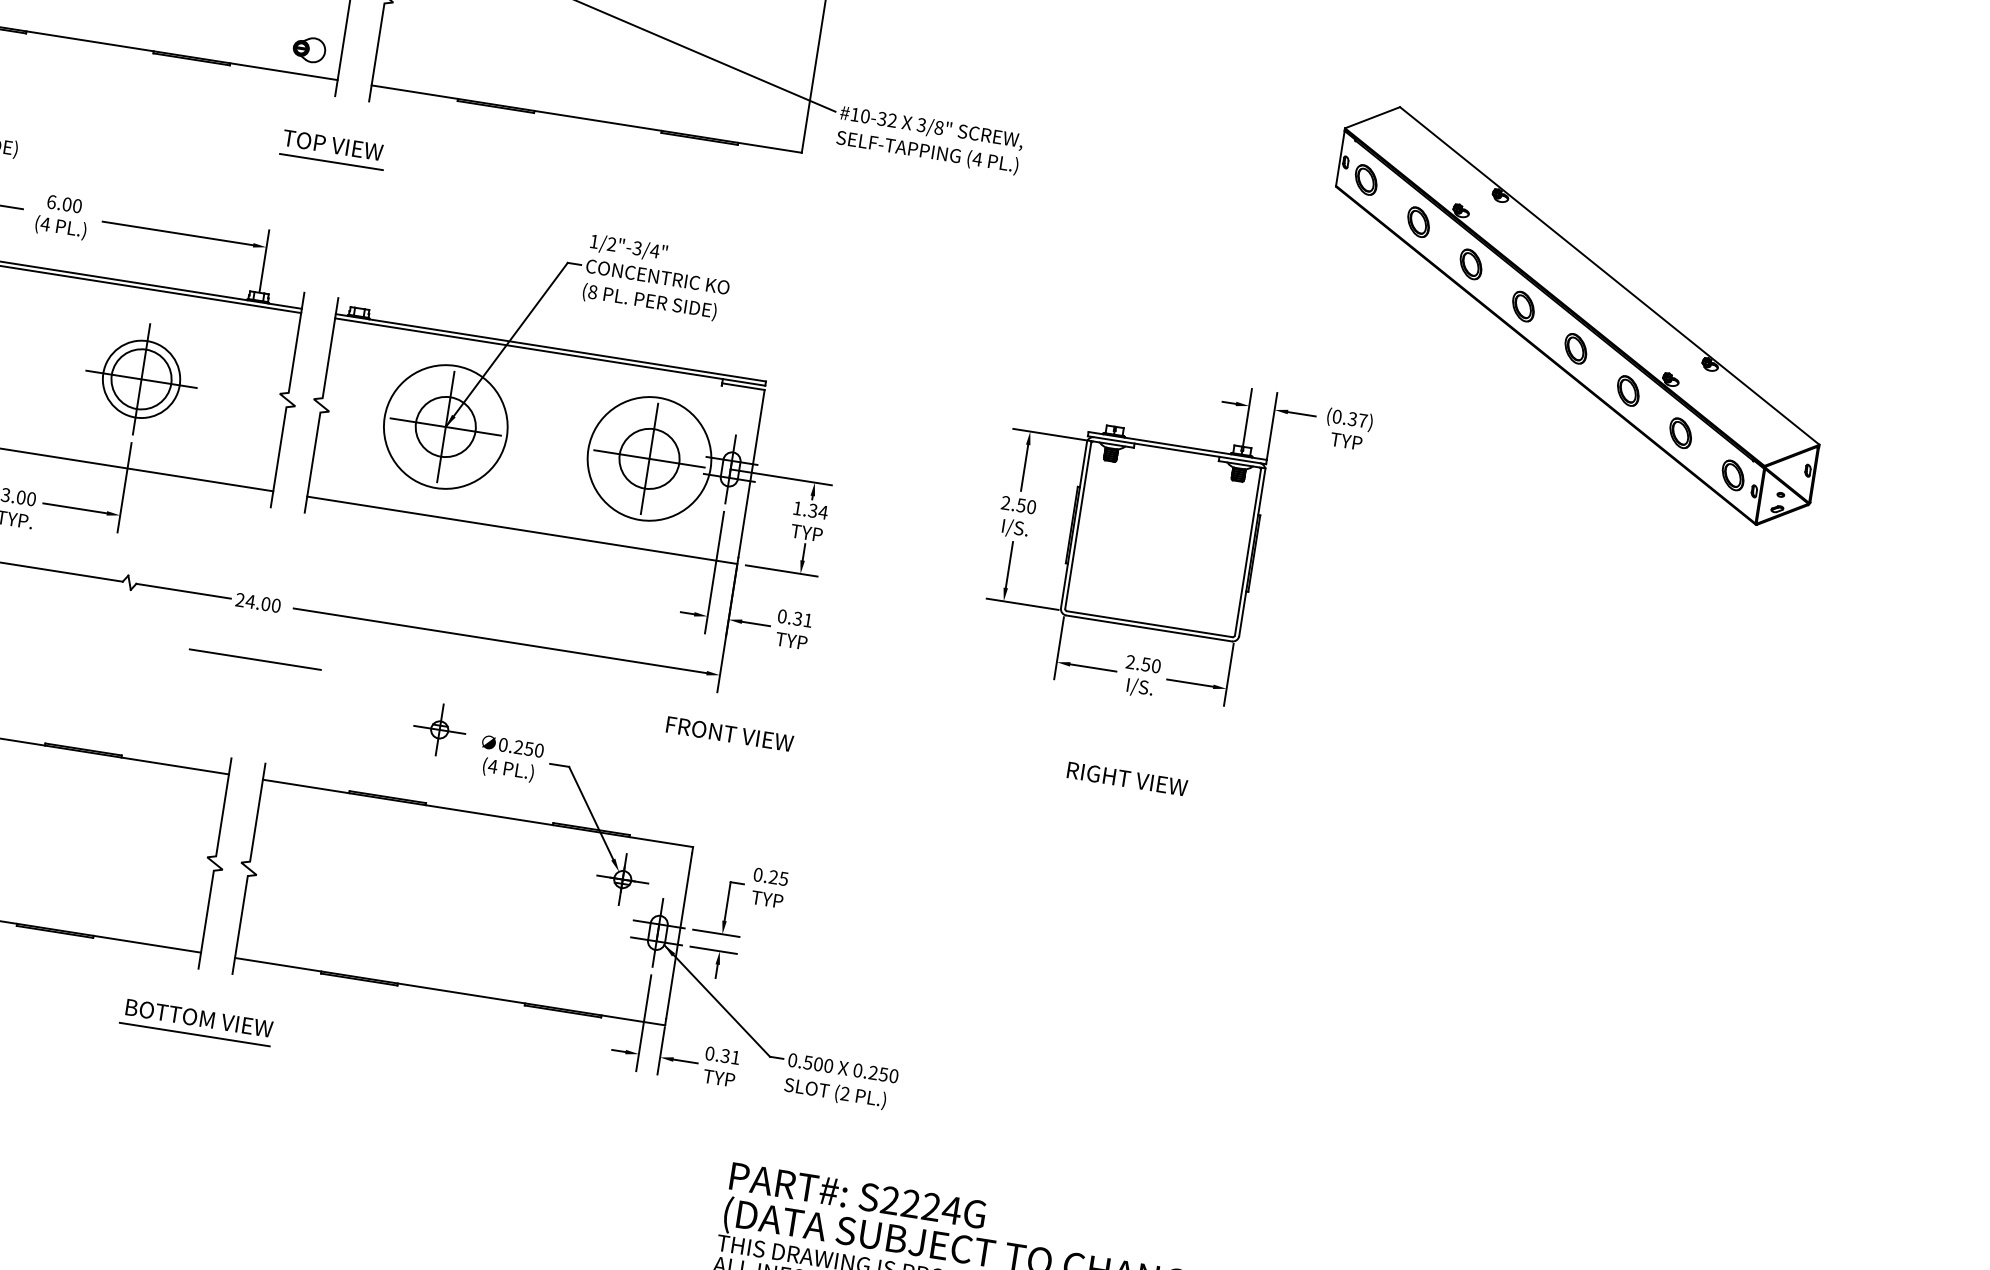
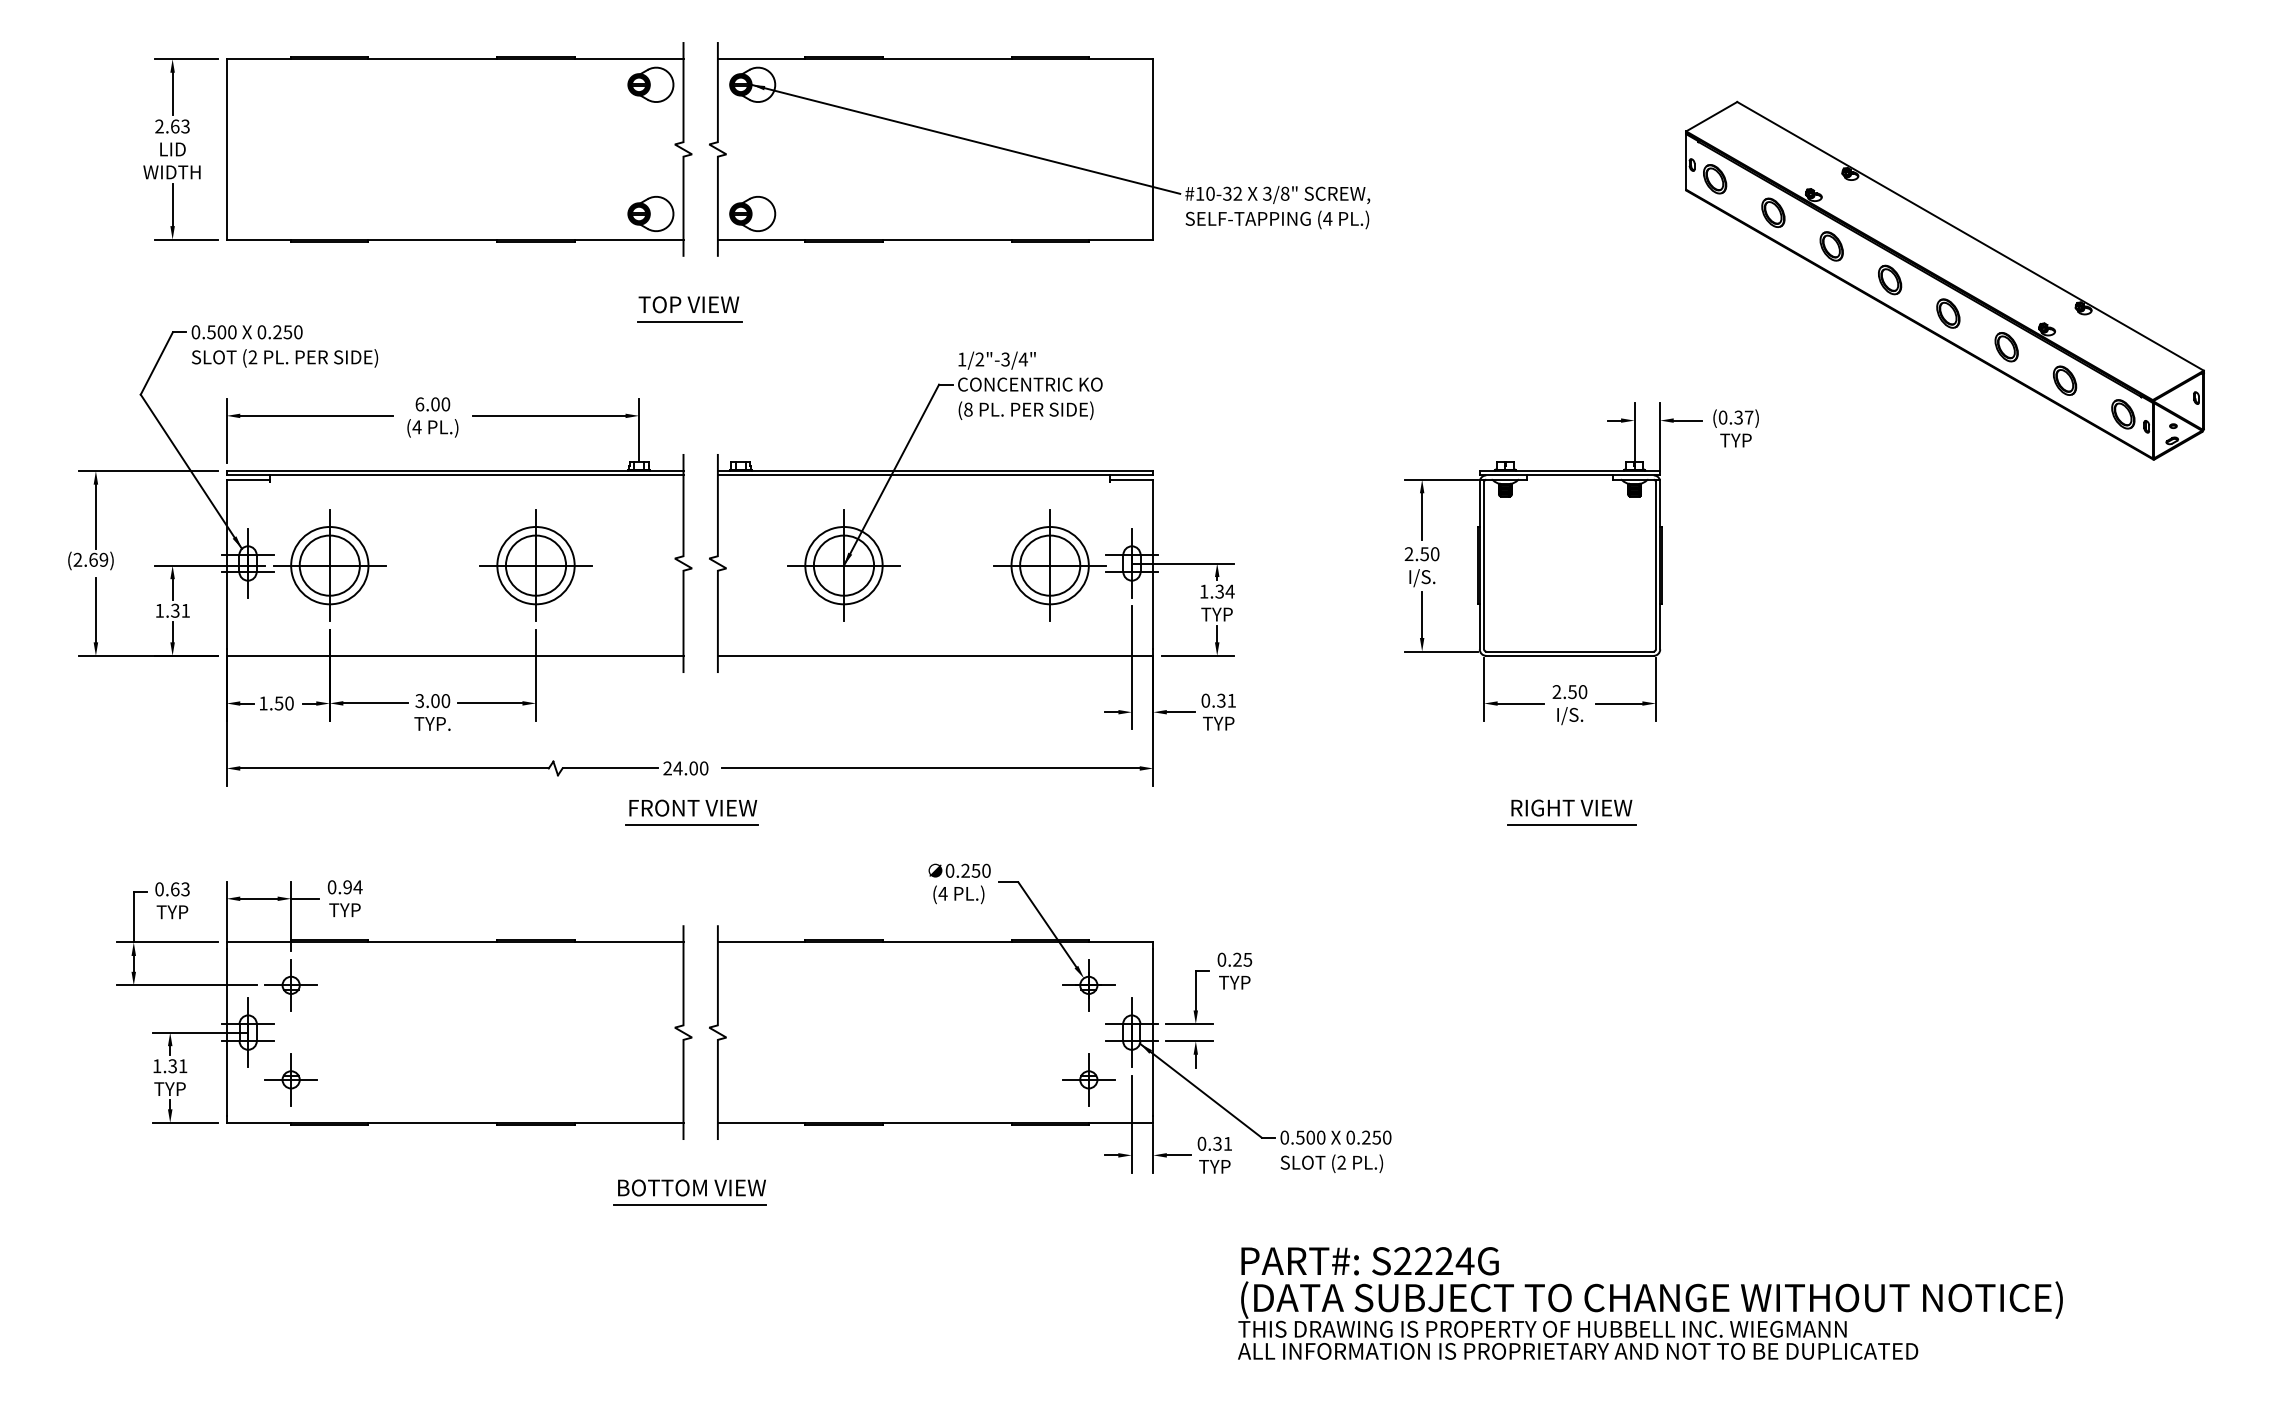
part: (309, 49) -> (650, 213), size x1.43
part: (409, 64) -> (752, 213), added
circle: (445, 426) -> (843, 565), size x0.62
circle: (648, 458) -> (1049, 565), size x0.62
part: (439, 729) -> (1088, 1079), moved
text: (730, 733) -> (693, 807), moved
line: (1124, 795) -> (1571, 824), added

